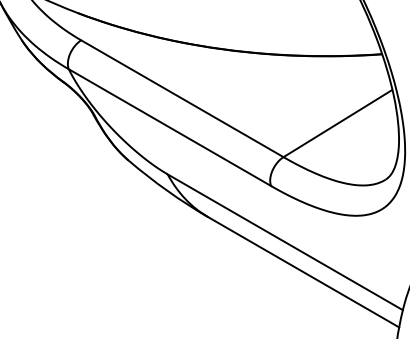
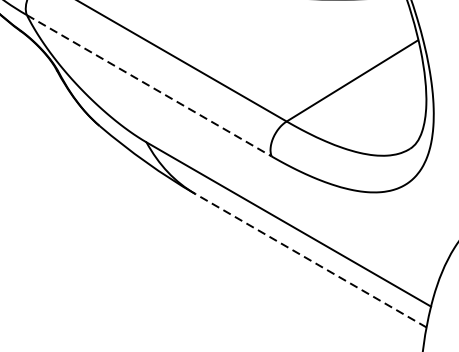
line: (169, 127) -> (148, 85), solid -> dashed
line: (303, 271) -> (310, 259), solid -> dashed

